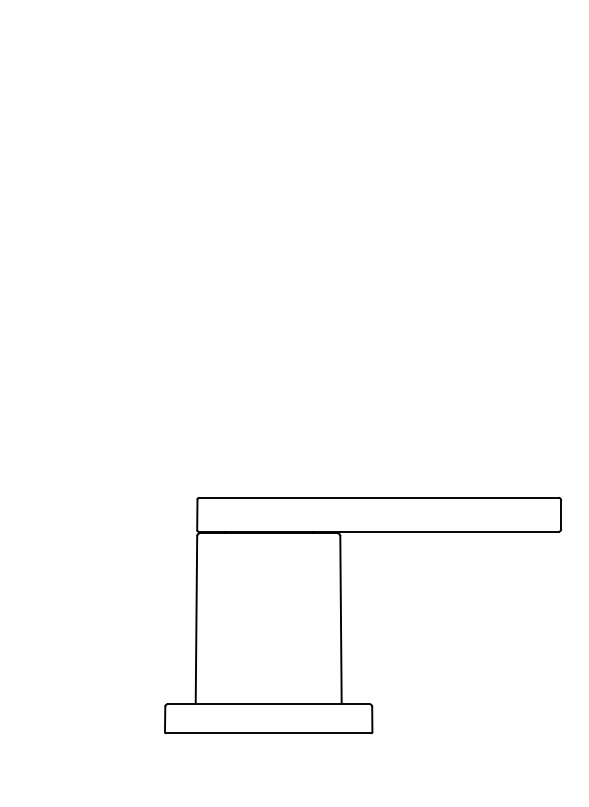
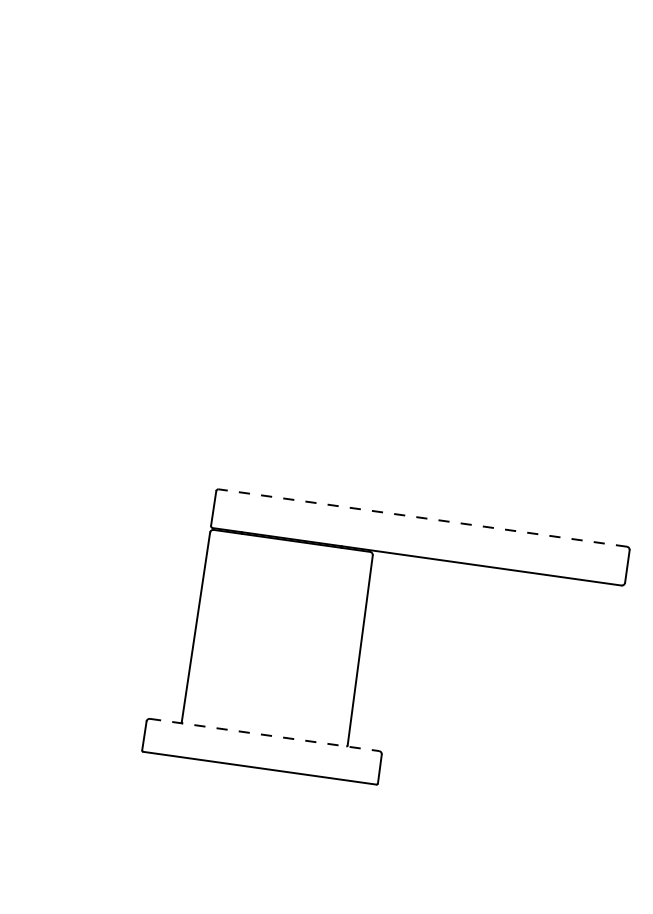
line: (378, 497) -> (422, 517), solid -> dashed
line: (268, 704) -> (264, 735), solid -> dashed

